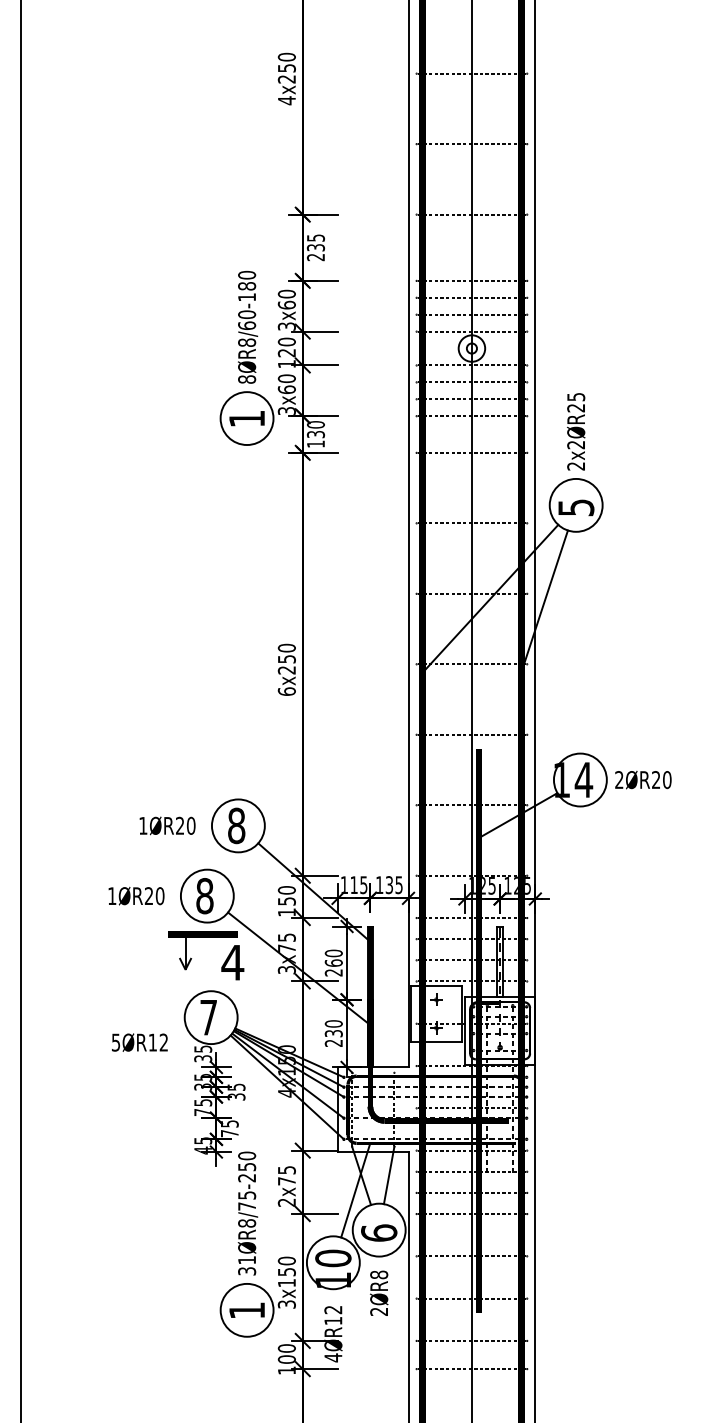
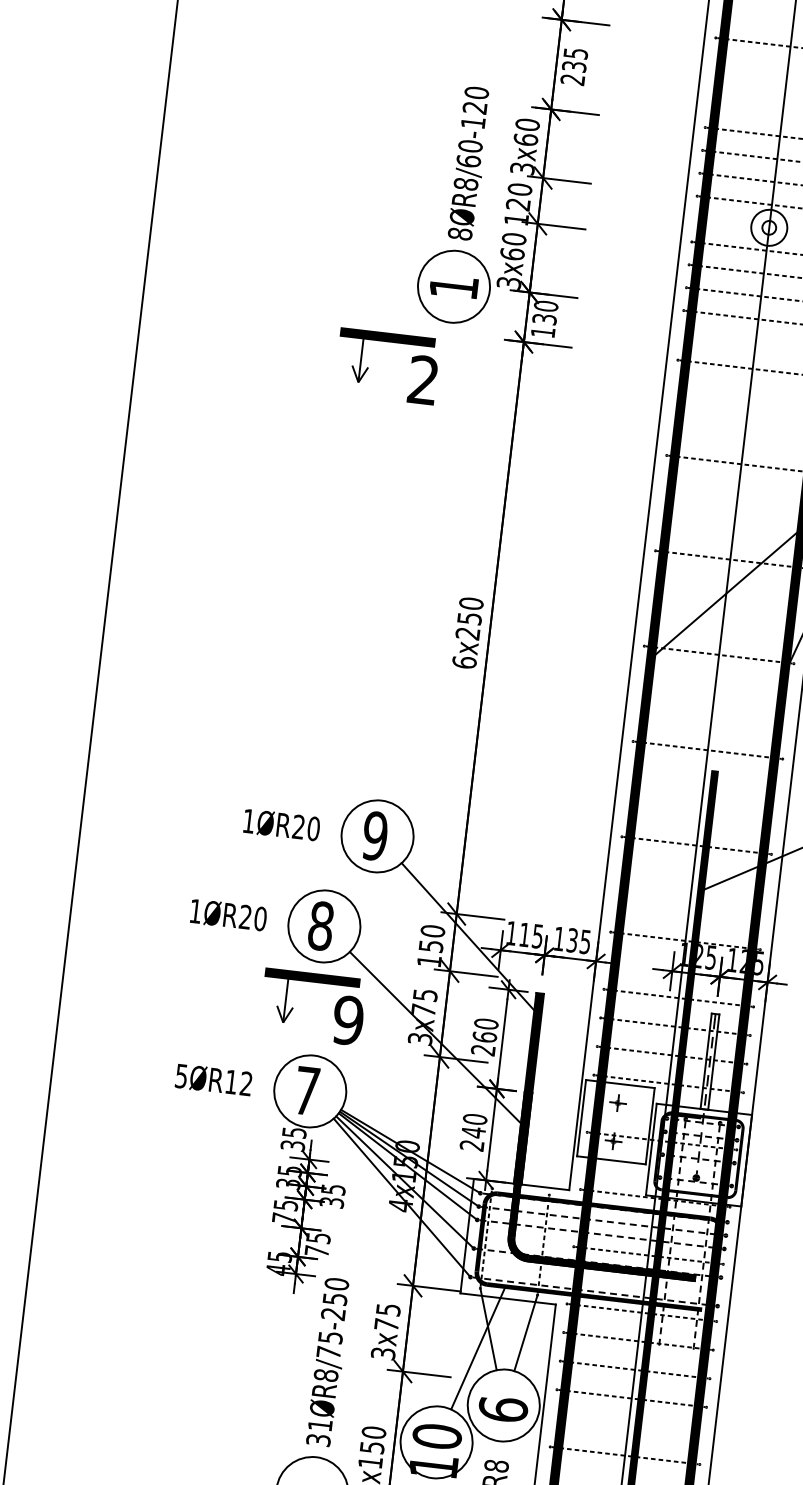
text: (247, 286) -> (475, 108), 8ØR8/60-180 -> 8ØR8/60-120
part: (192, 485) -> (369, 368), added
text: (236, 825) -> (375, 835), 8 -> 9
text: (232, 962) -> (347, 1020), 4 -> 9
text: (333, 1033) -> (473, 1132), 230 -> 240
text: (139, 1042) -> (213, 1079), moved
text: (286, 1202) -> (382, 1353), 2x75 -> 3x75

